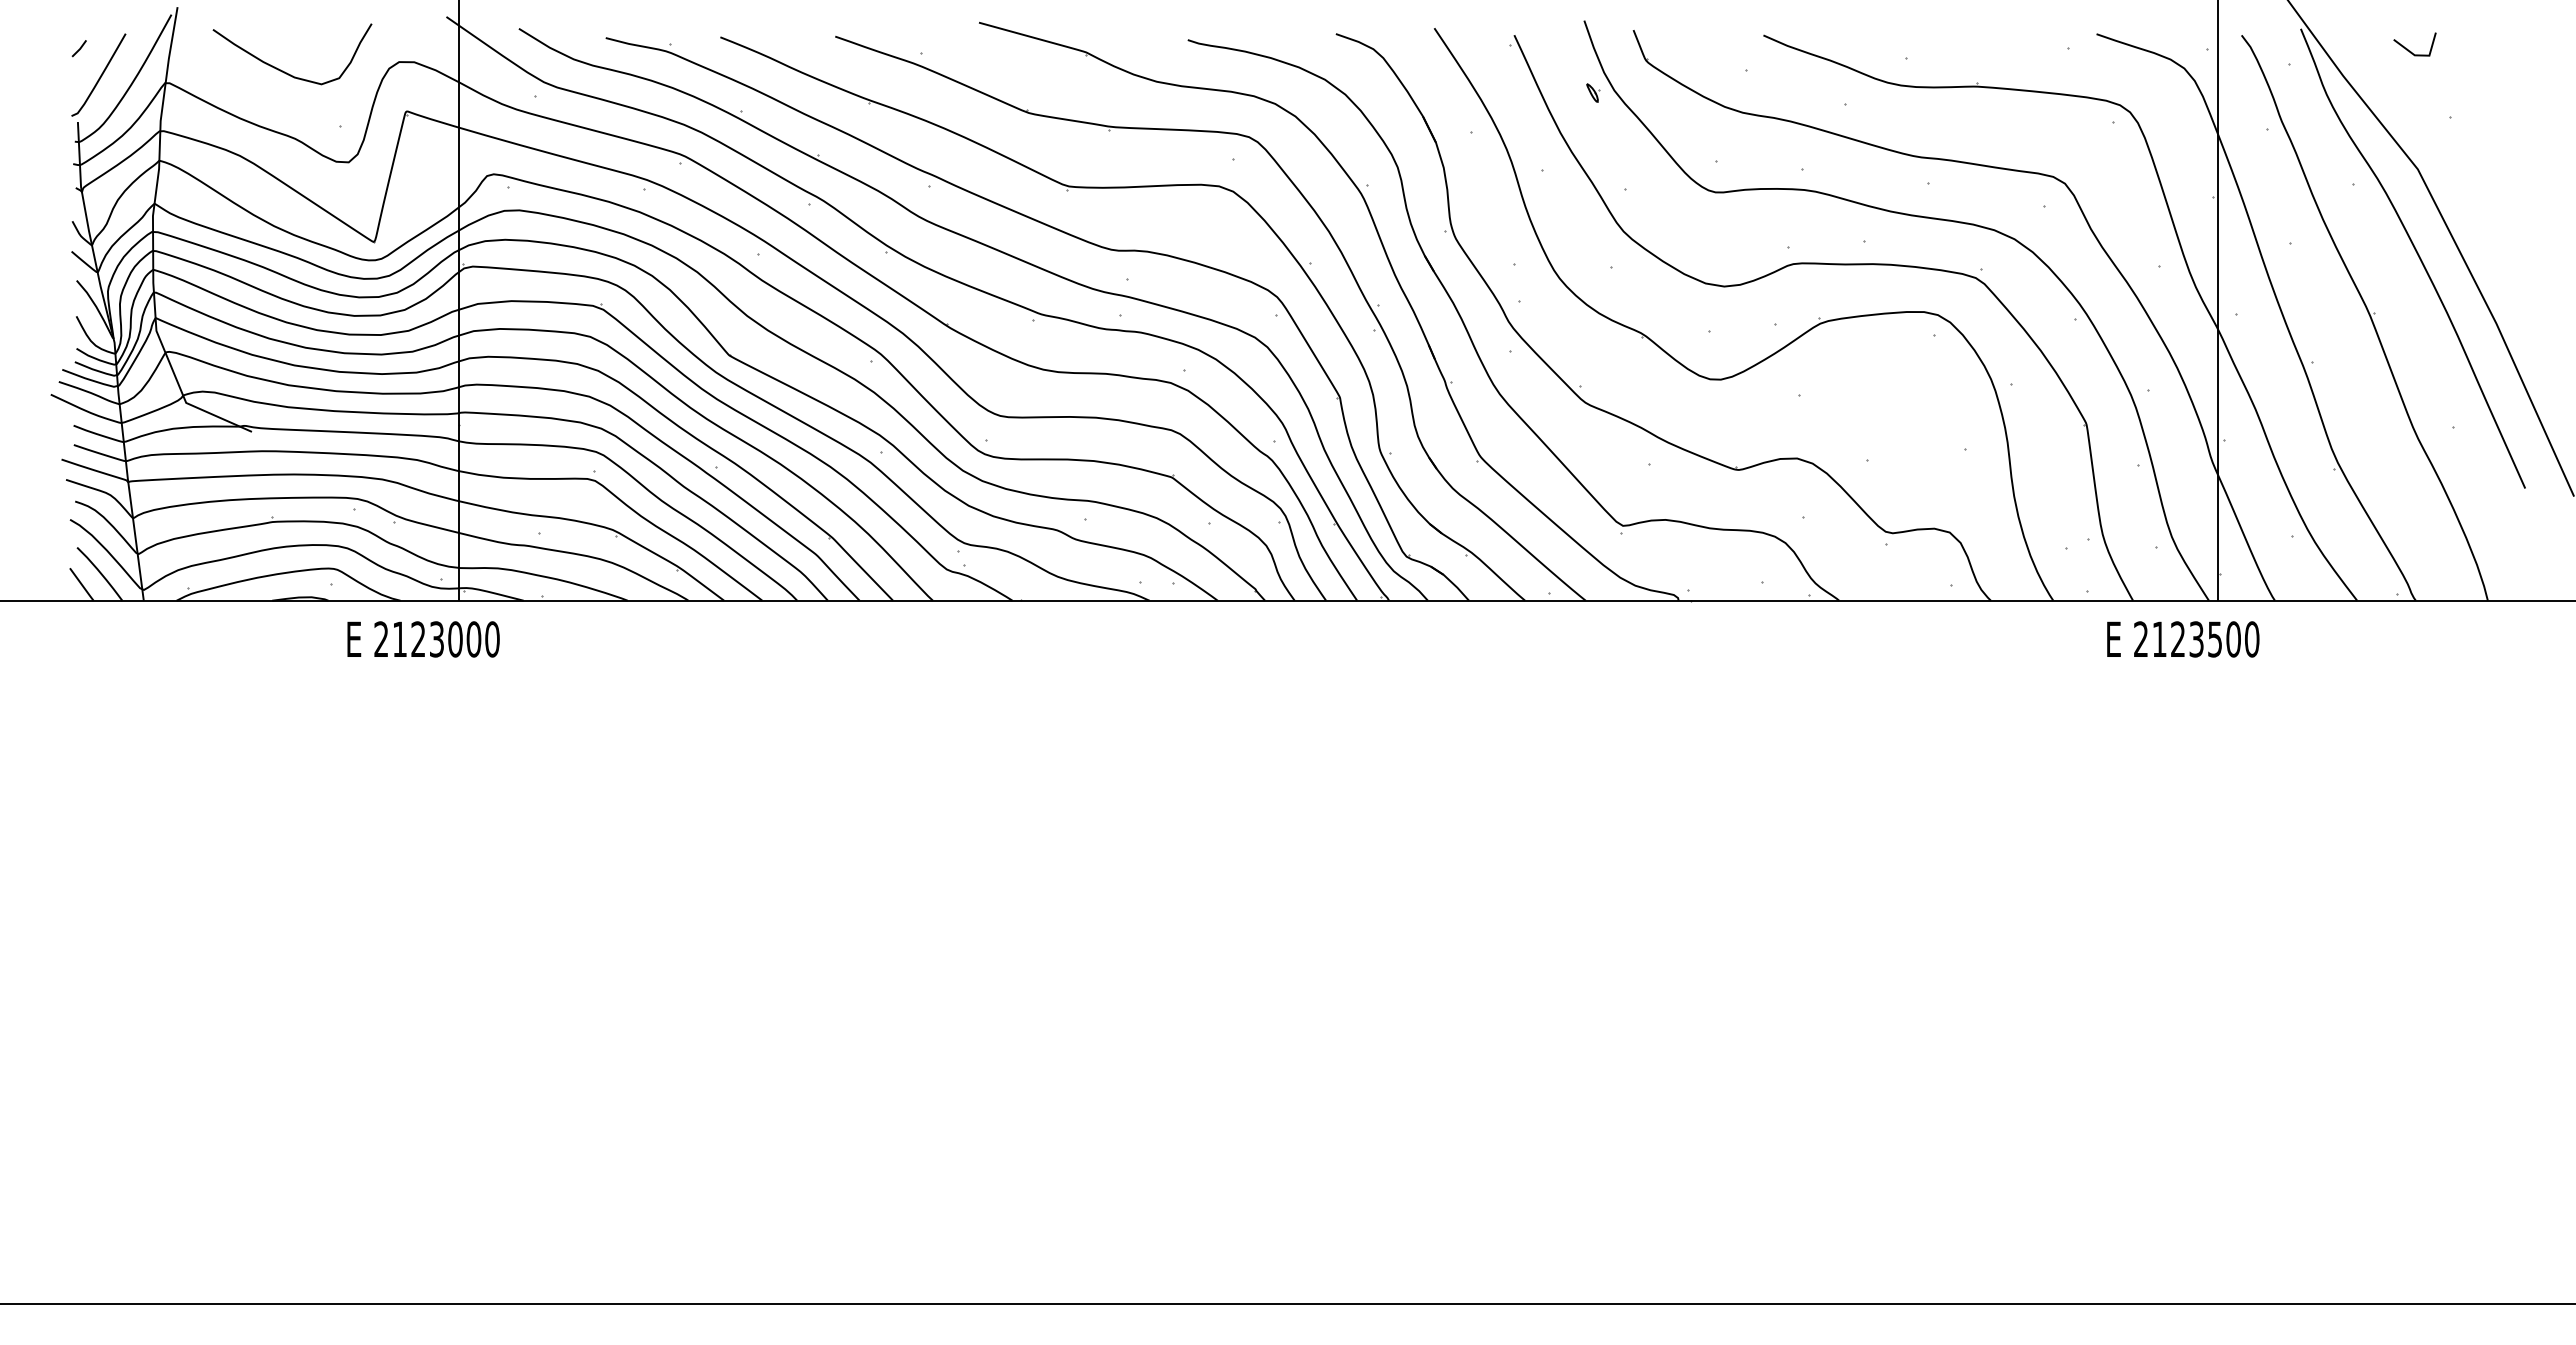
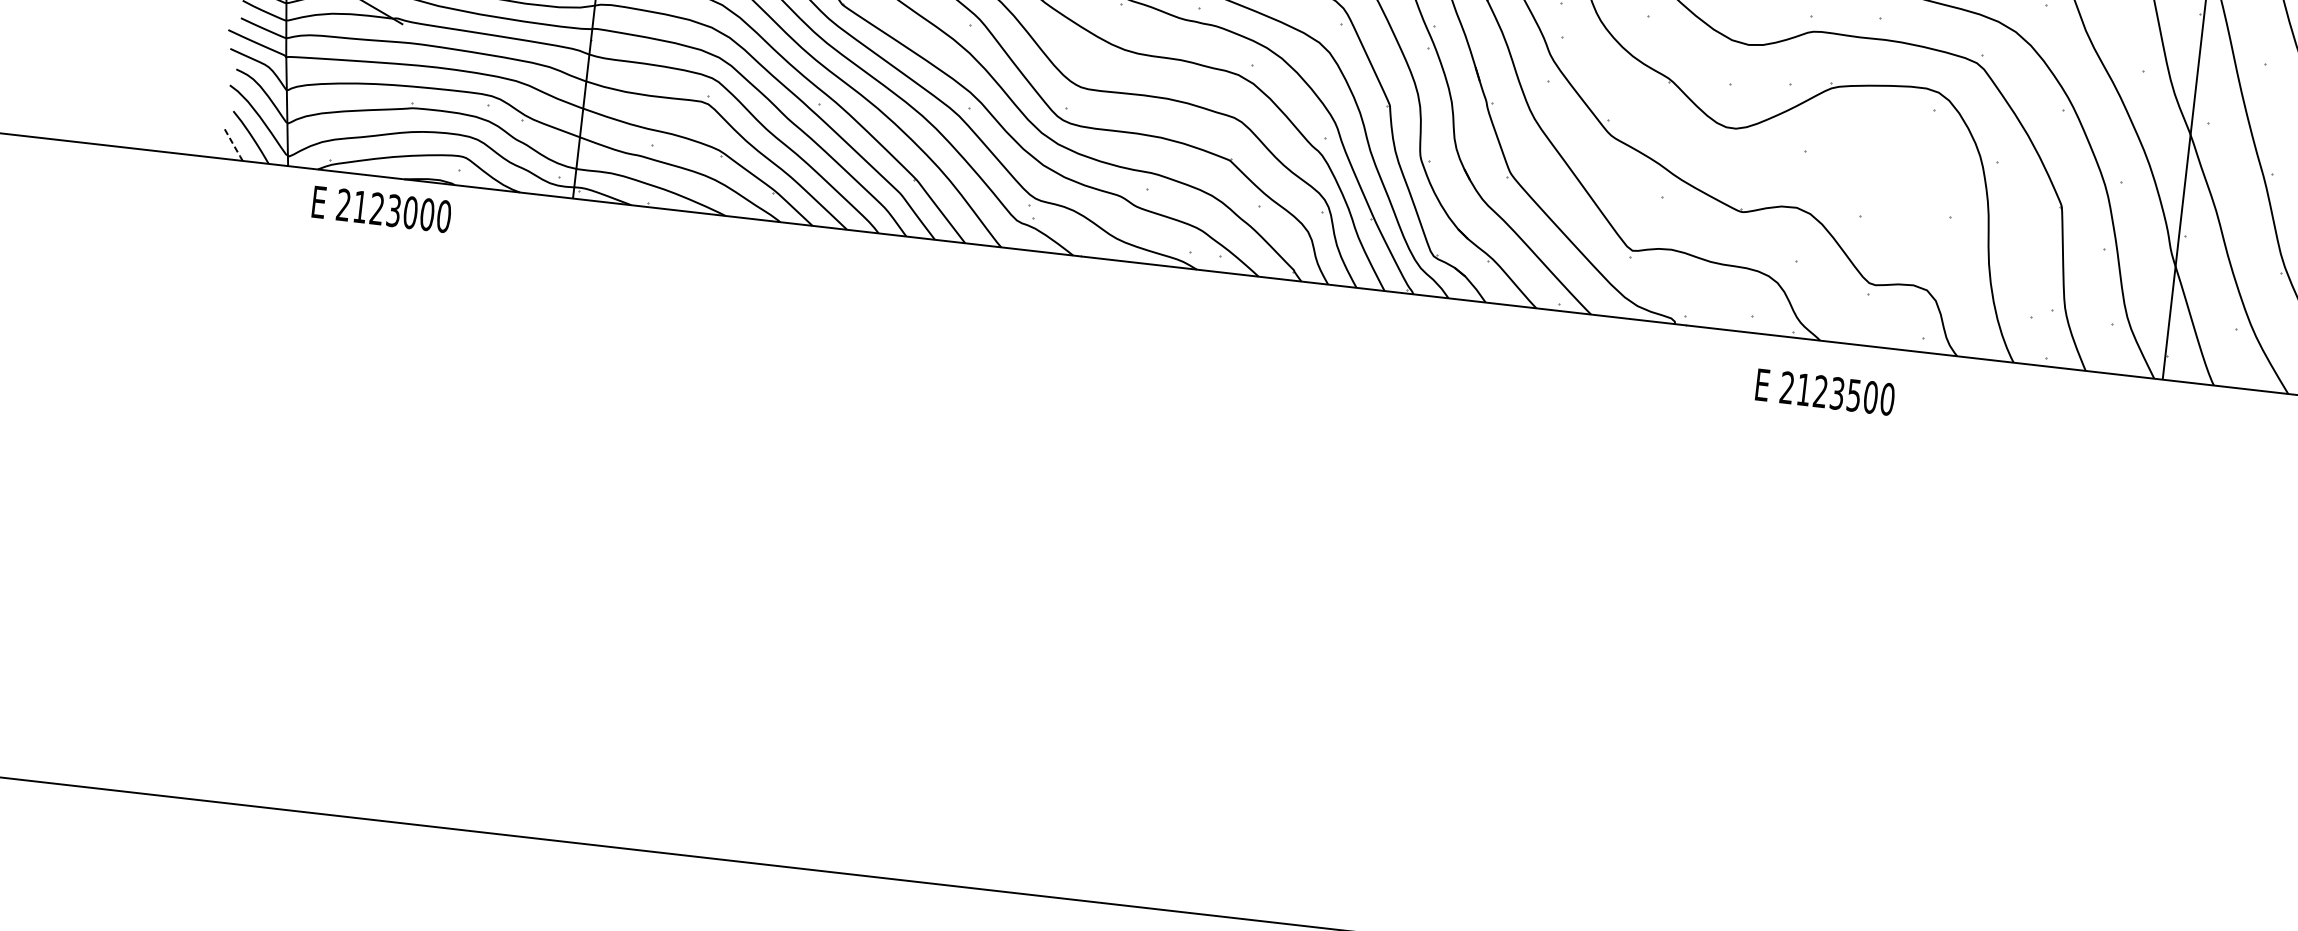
line: (82, 584) -> (234, 145), solid -> dashed
text: (423, 639) -> (381, 209), moved
text: (2183, 639) -> (1825, 392), moved

